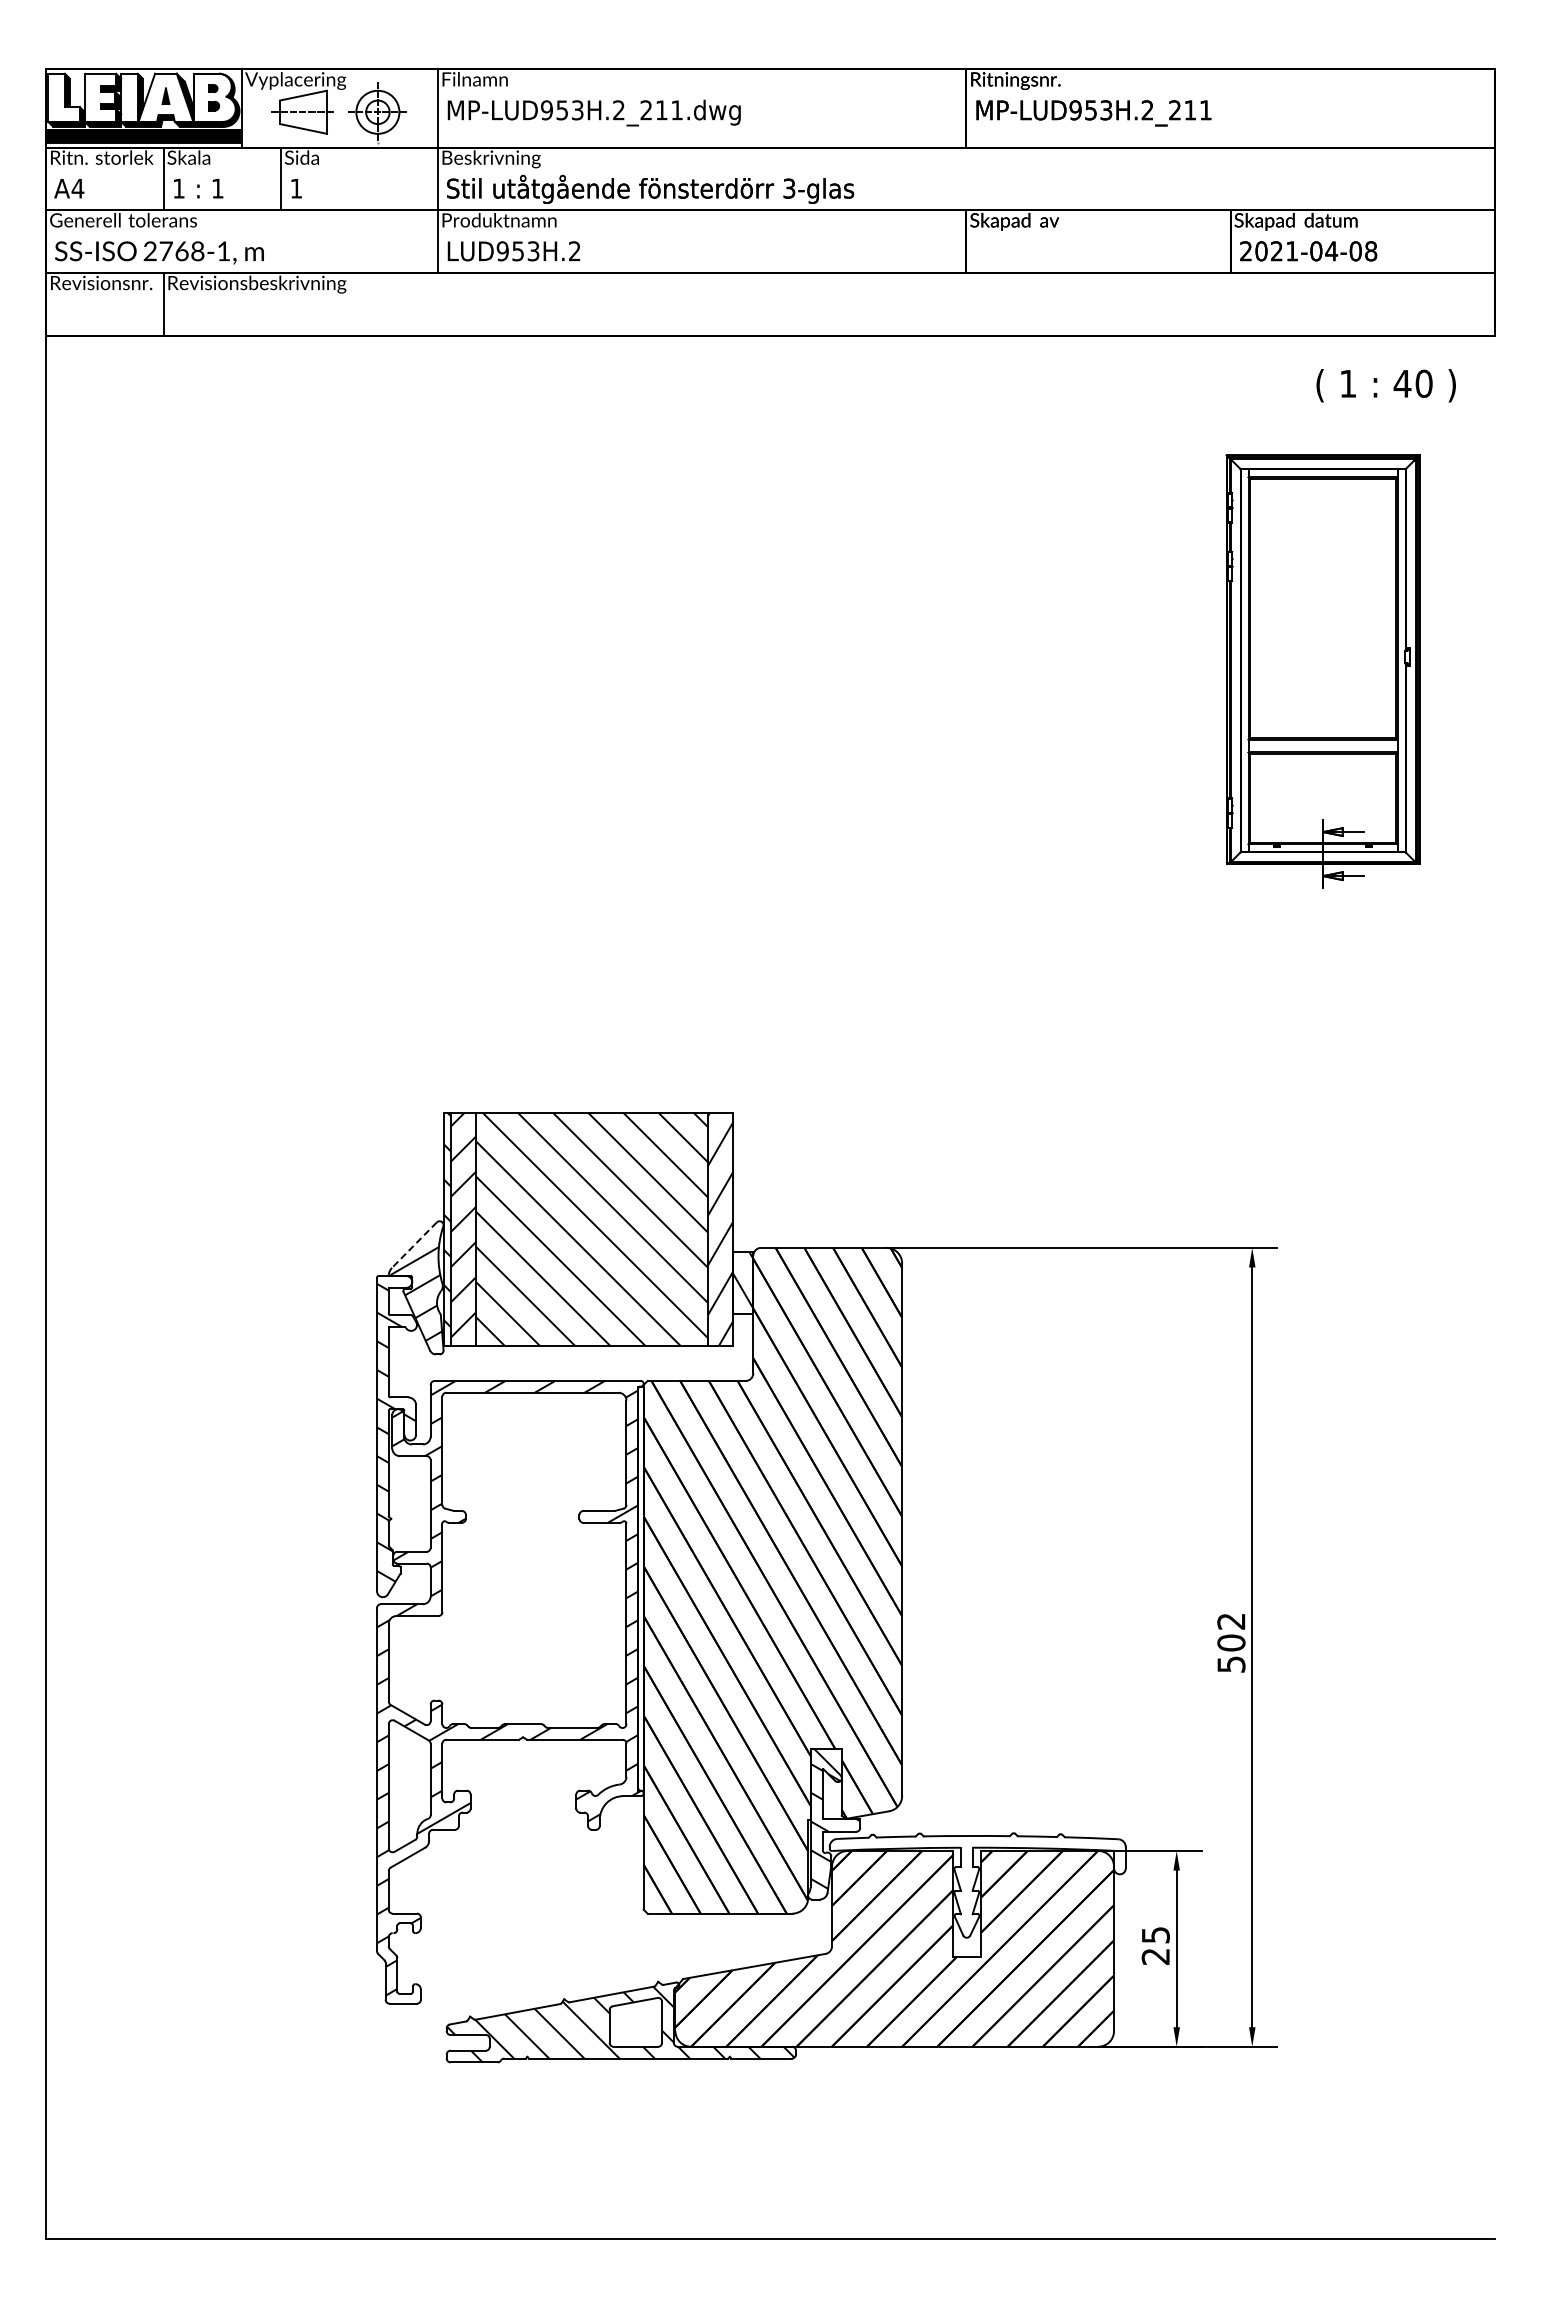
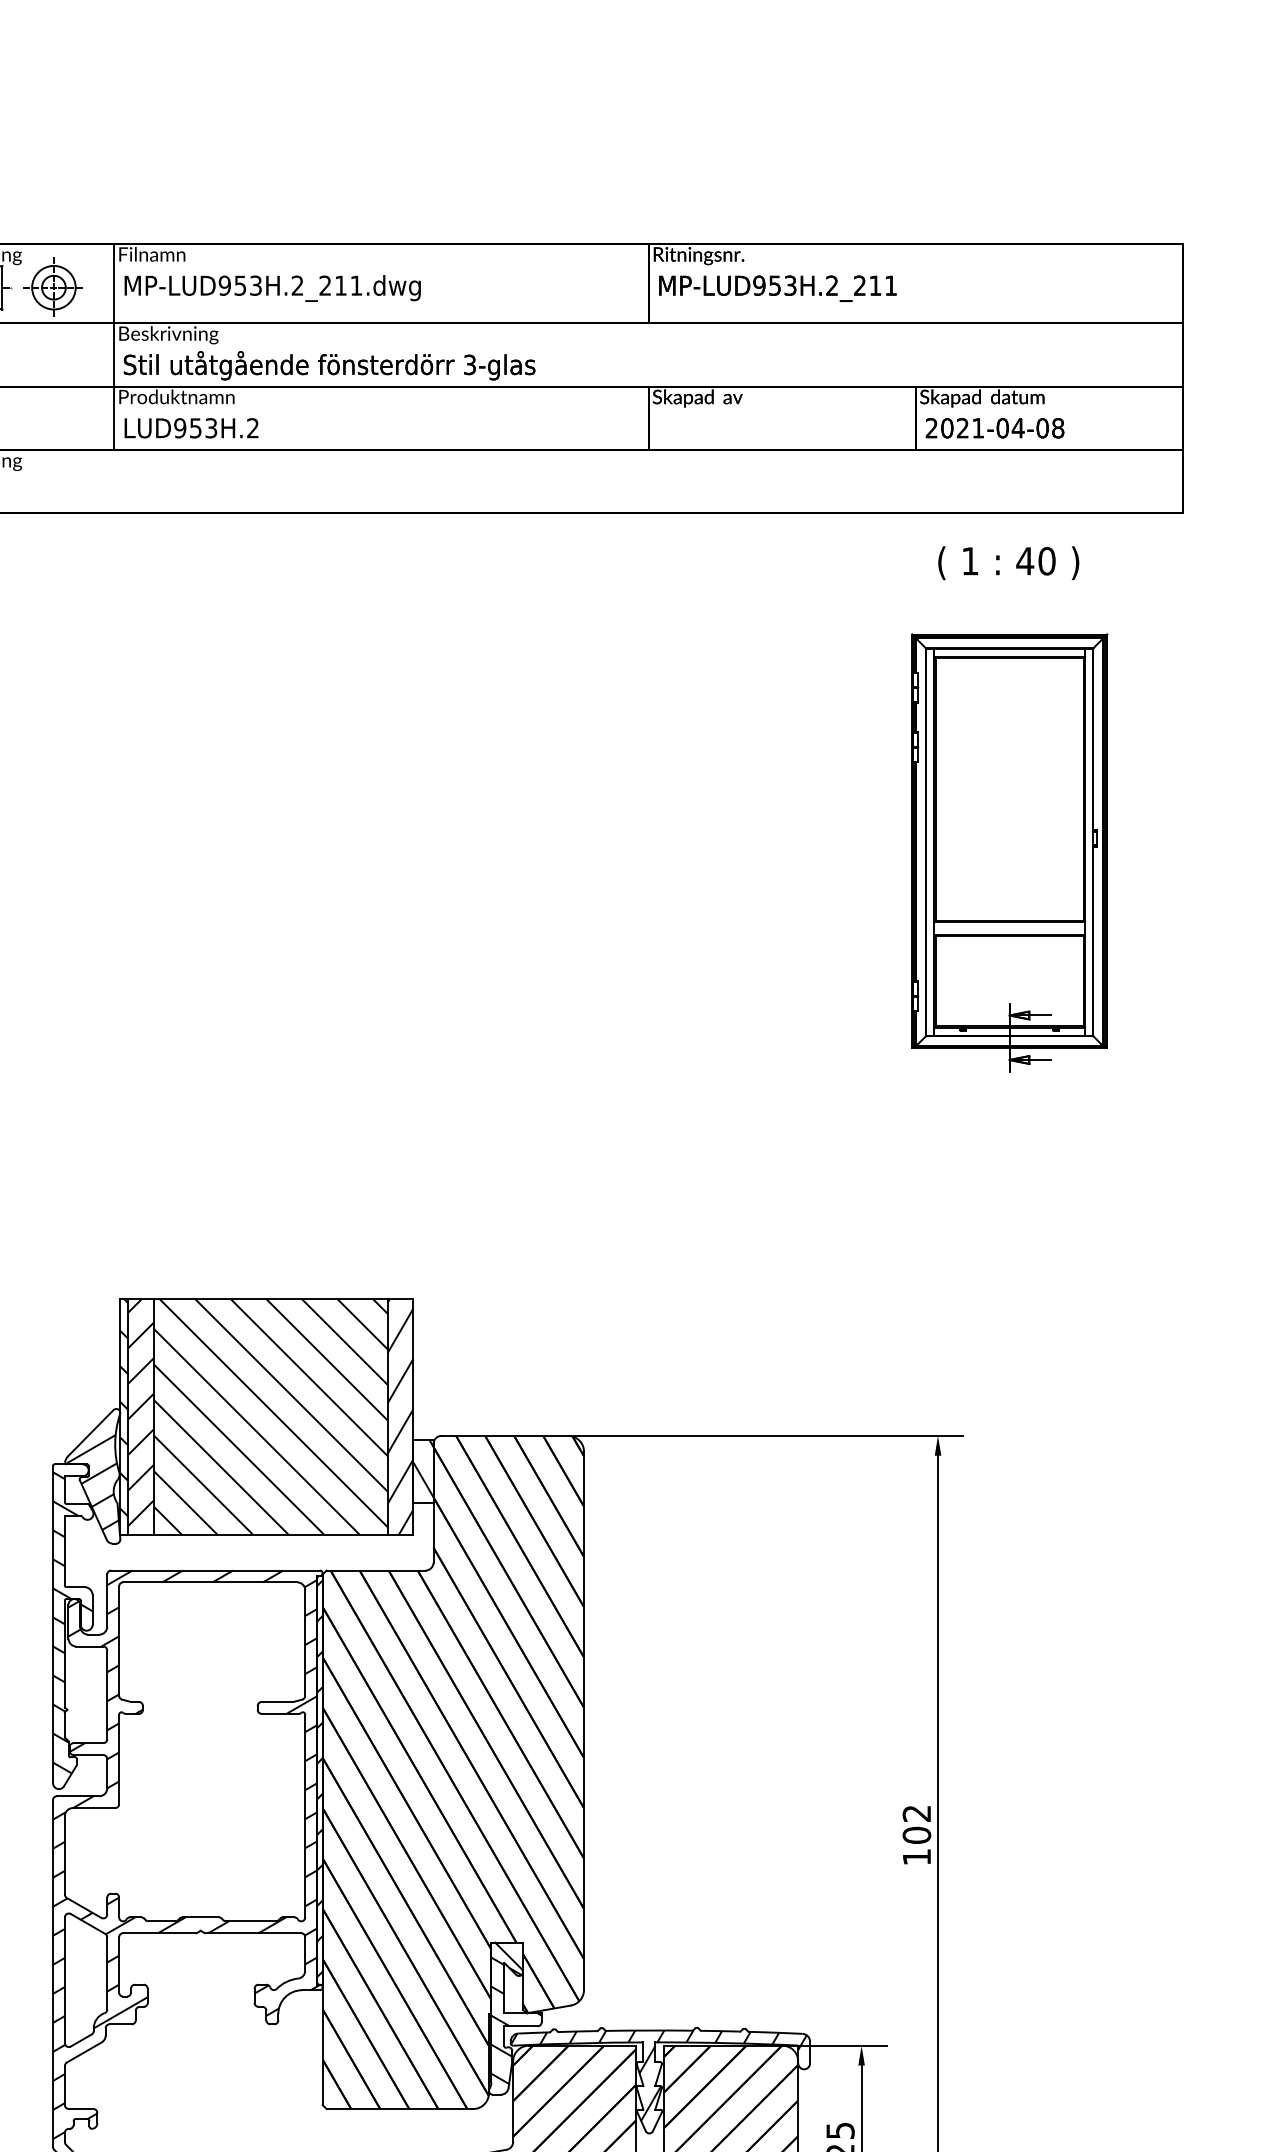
text: (1385, 385) -> (1008, 562), moved
line: (414, 1245) -> (90, 1433), dashed -> solid
hatch: (640, 1586) -> (319, 1778), added
text: (1231, 1664) -> (917, 1857), 502 -> 102
hatch: (976, 1880) -> (659, 2075), added

